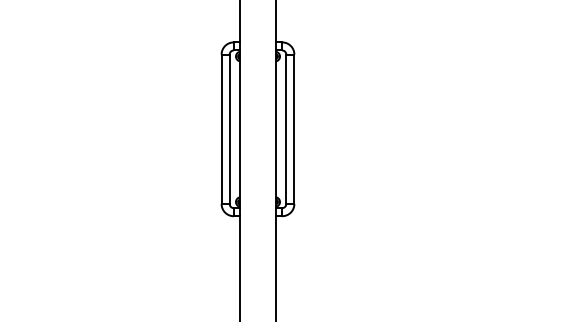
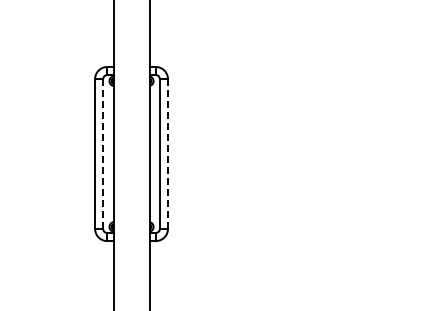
line: (229, 129) -> (103, 154), solid -> dashed
line: (294, 129) -> (168, 154), solid -> dashed

